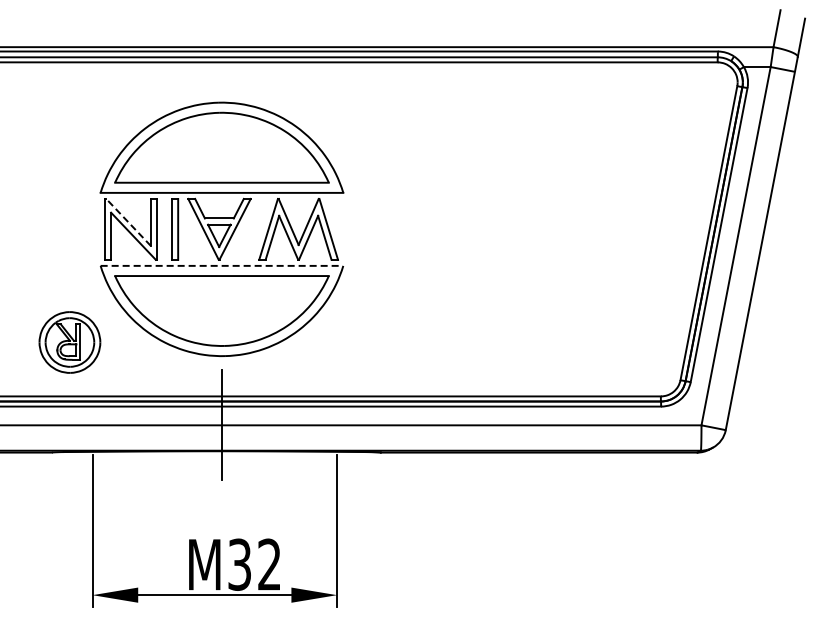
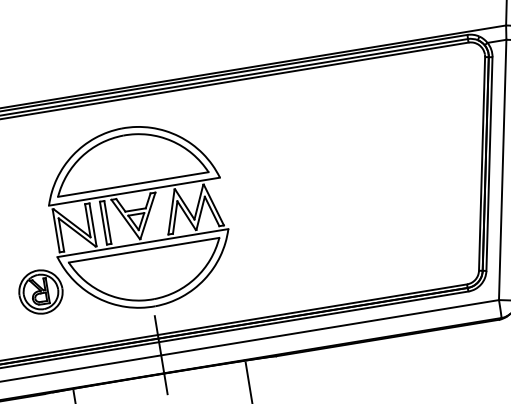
line: (128, 222) -> (72, 223), dashed -> solid
line: (222, 265) -> (143, 242), dashed -> solid
part: (69, 342) -> (40, 292), moved

